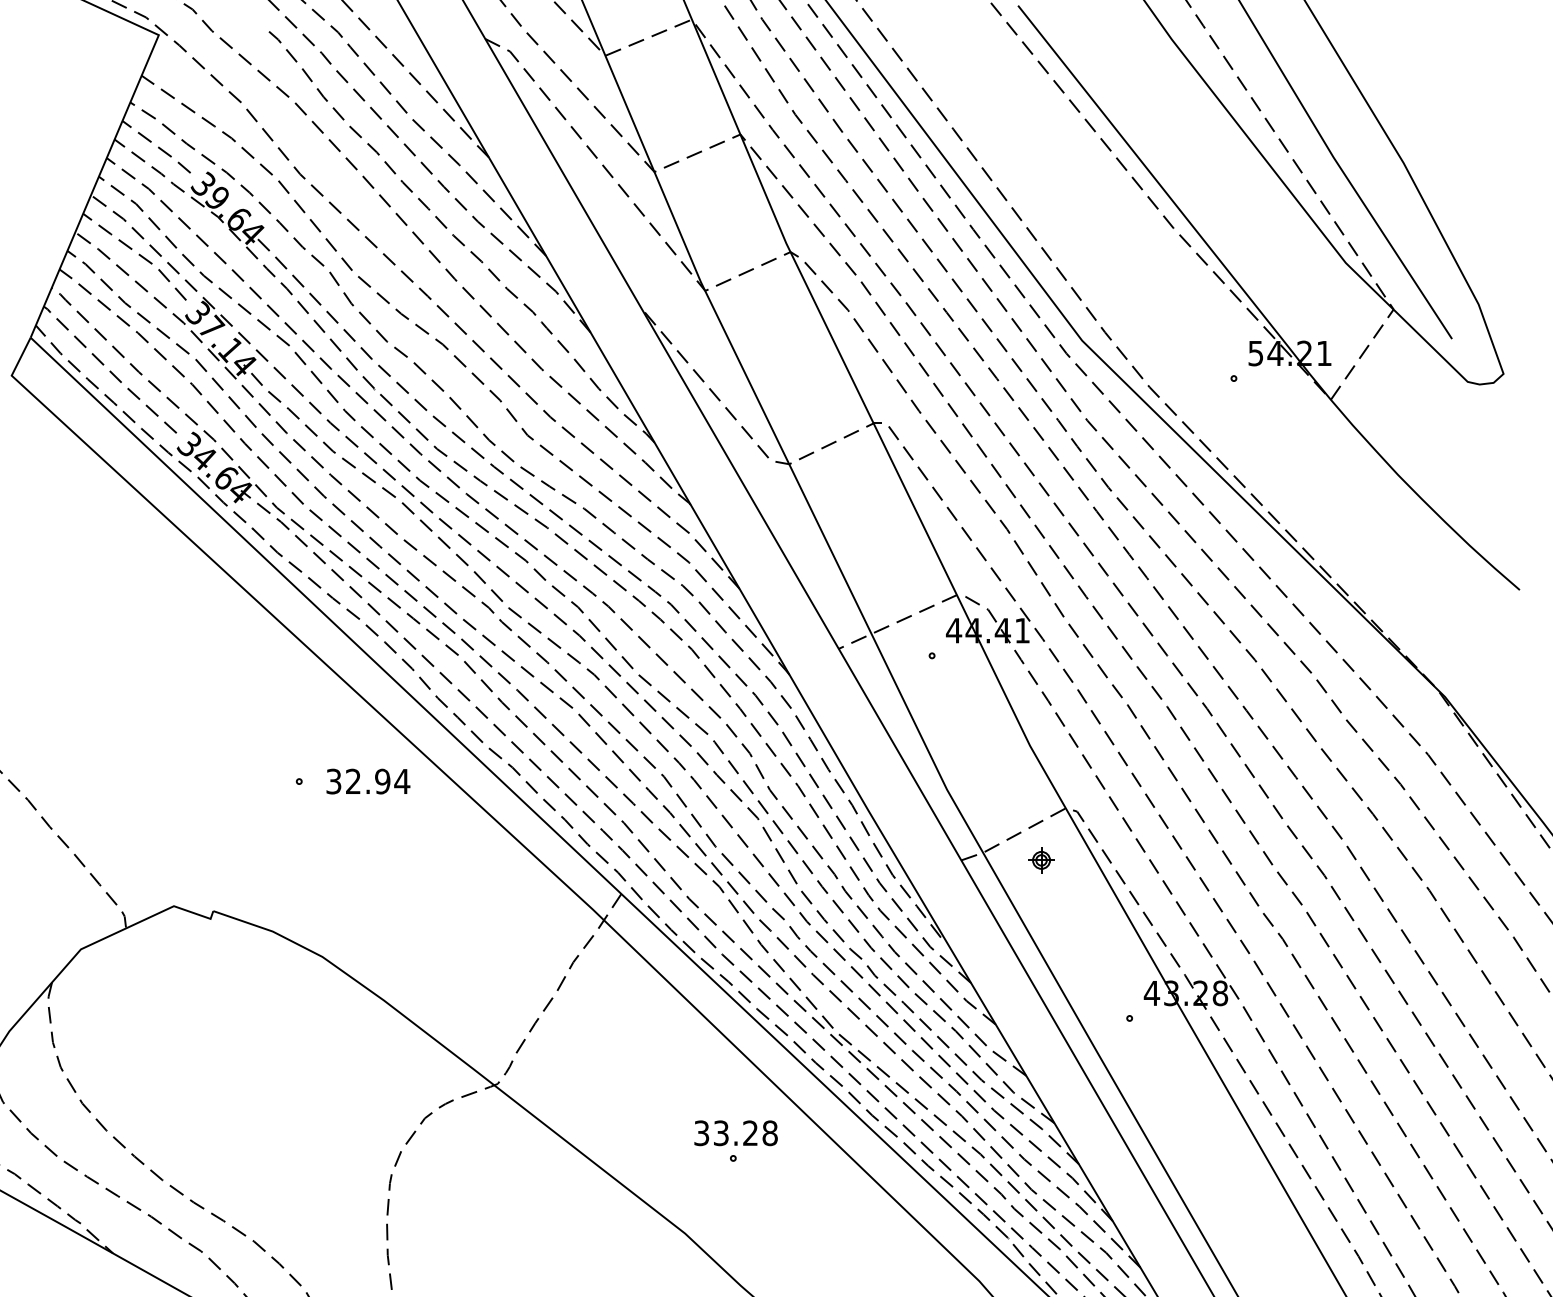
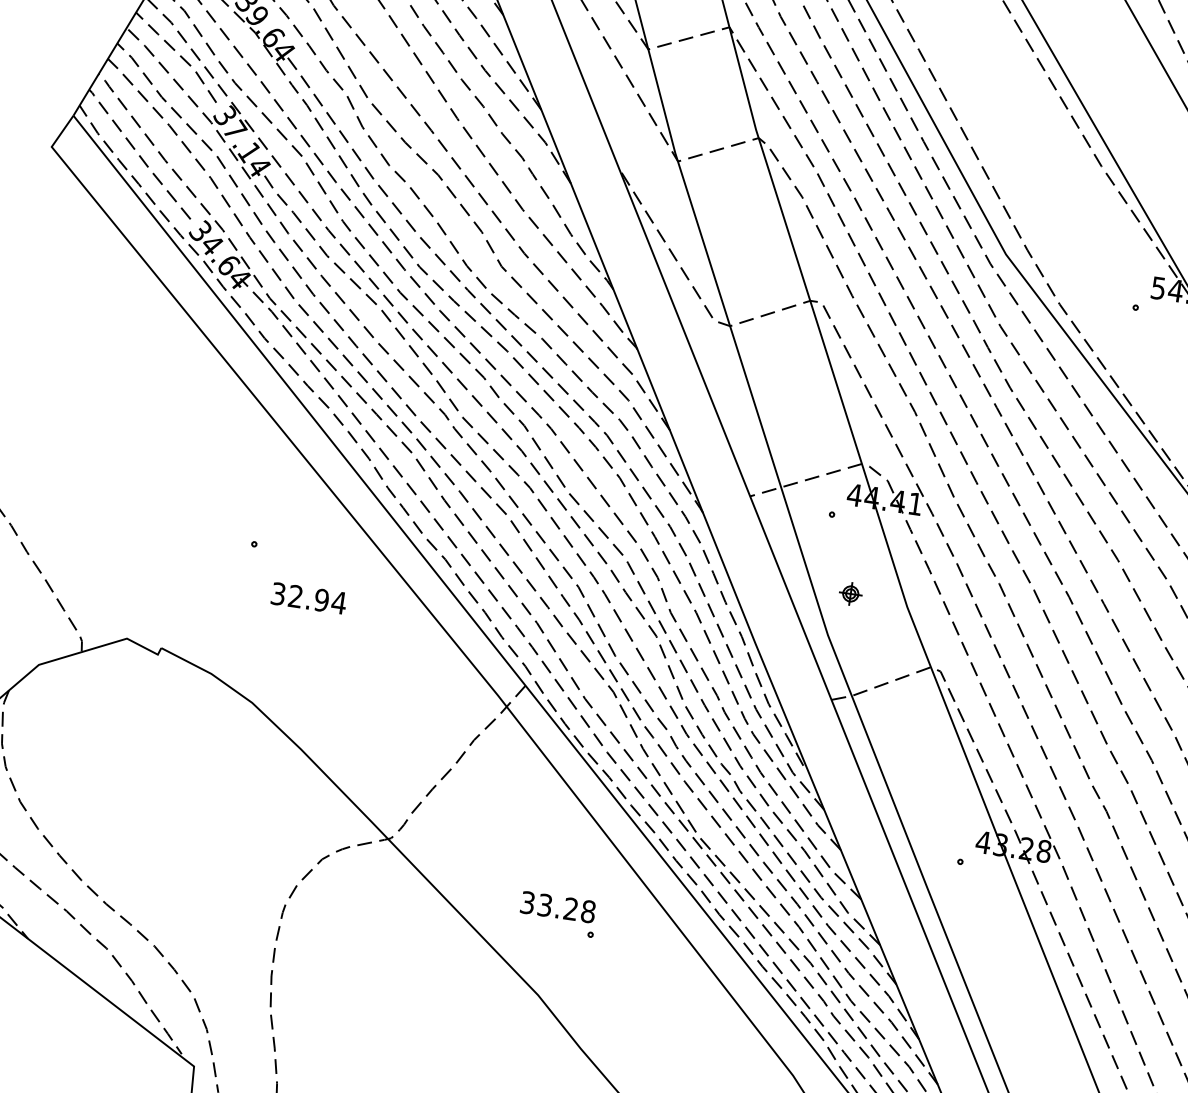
text: (368, 781) -> (309, 598), moved
part: (1041, 860) -> (850, 594), moved
text: (735, 1133) -> (557, 907), moved

